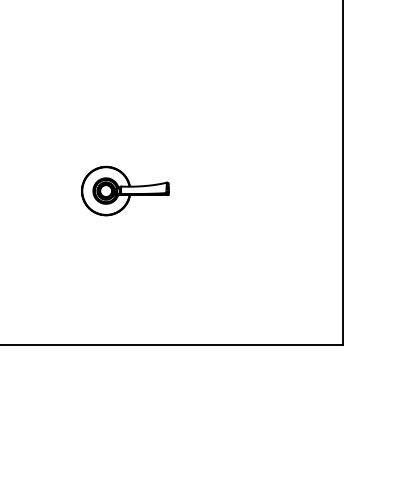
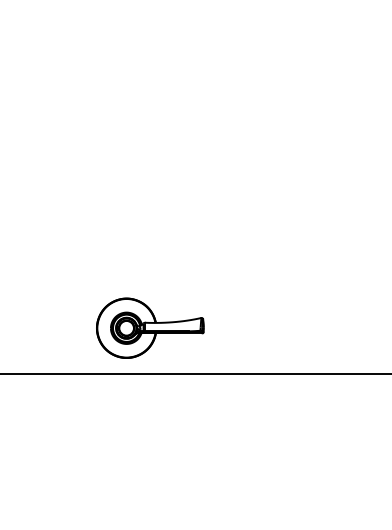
part: (125, 190) -> (150, 327), moved

